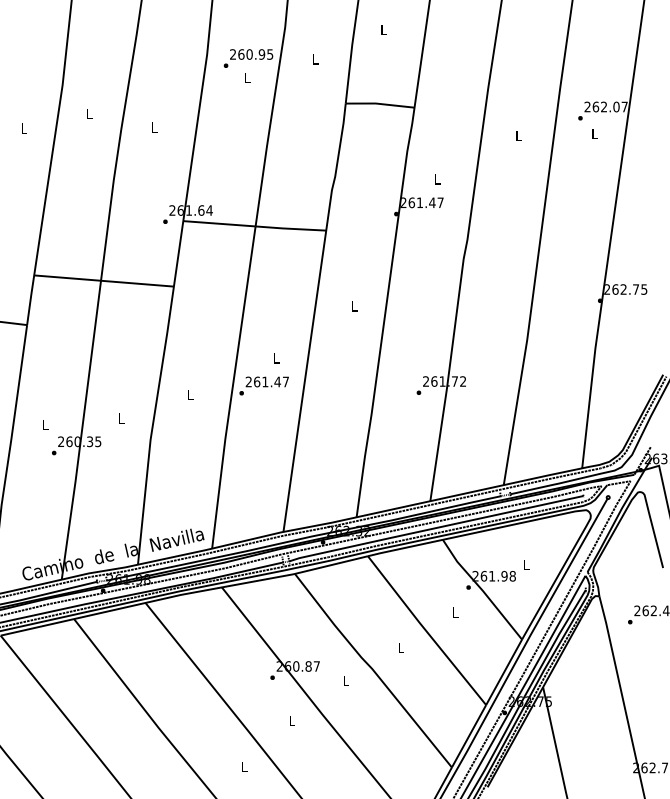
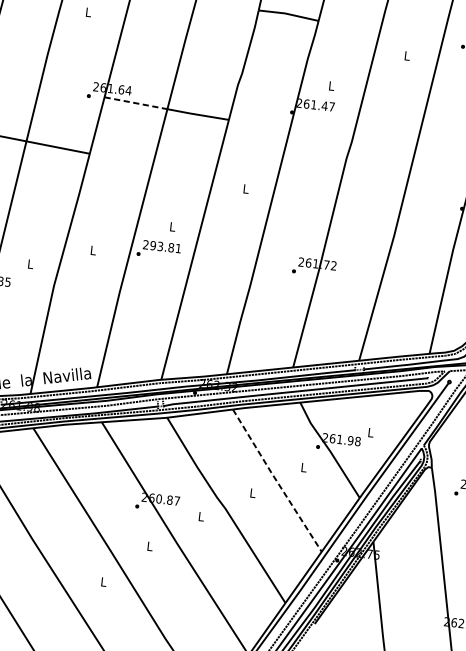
line: (219, 223) -> (136, 103), solid -> dashed
text: (270, 381) -> (164, 246), 261.47 -> 293.81
line: (426, 631) -> (276, 481), solid -> dashed

